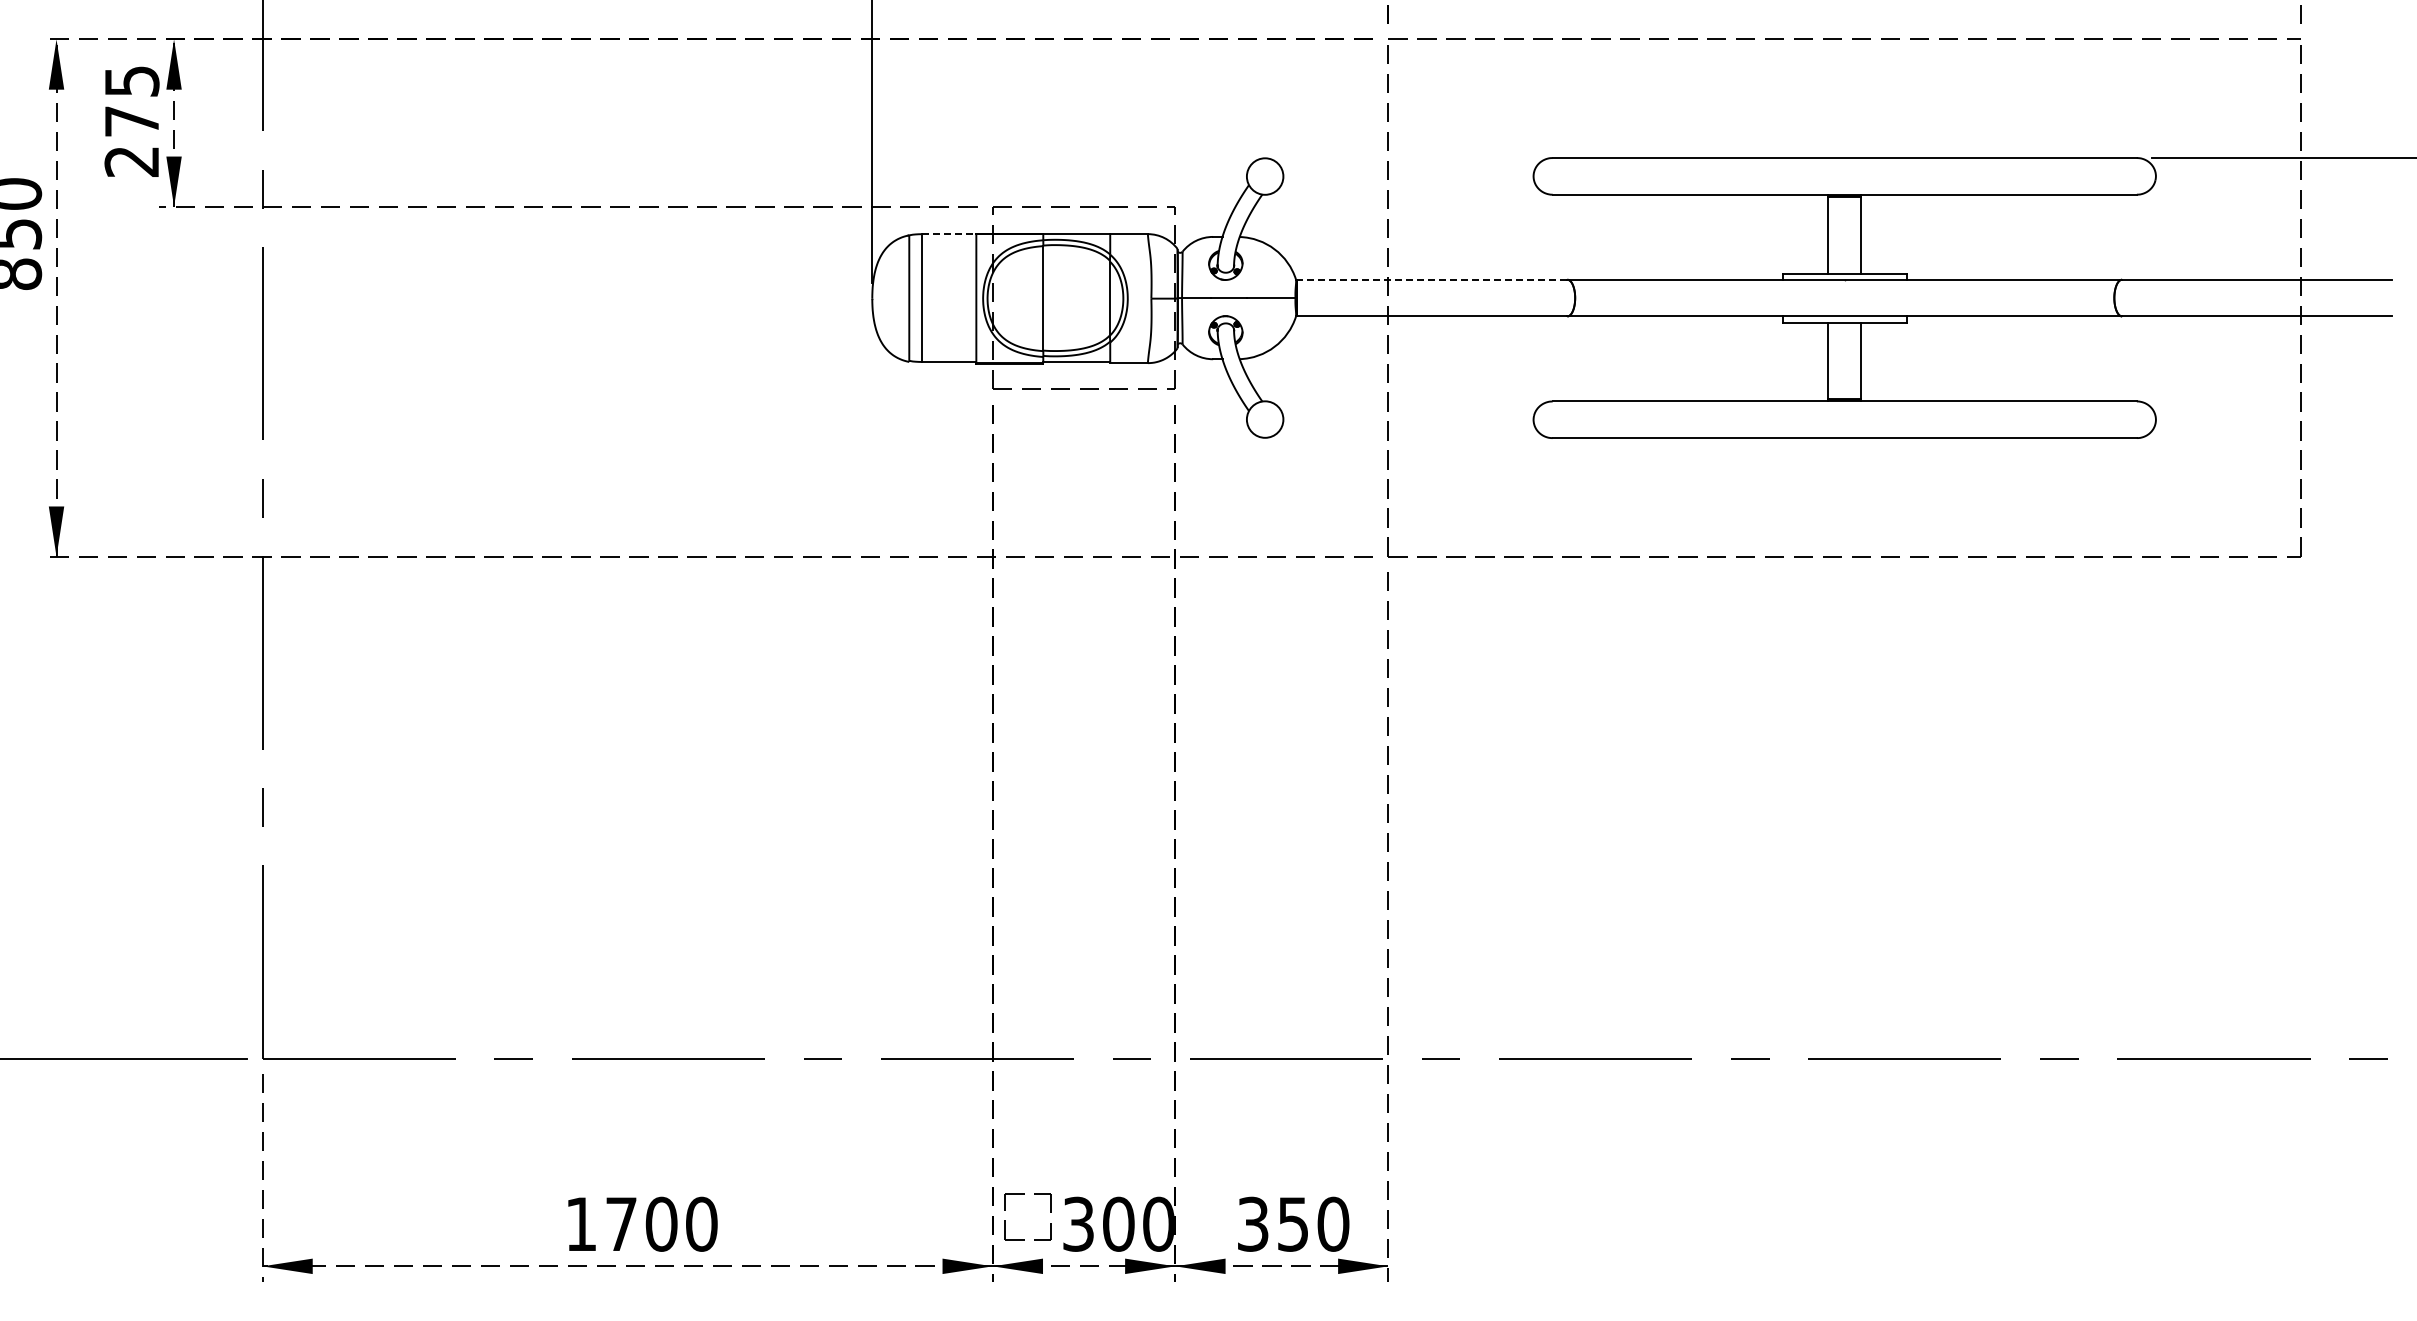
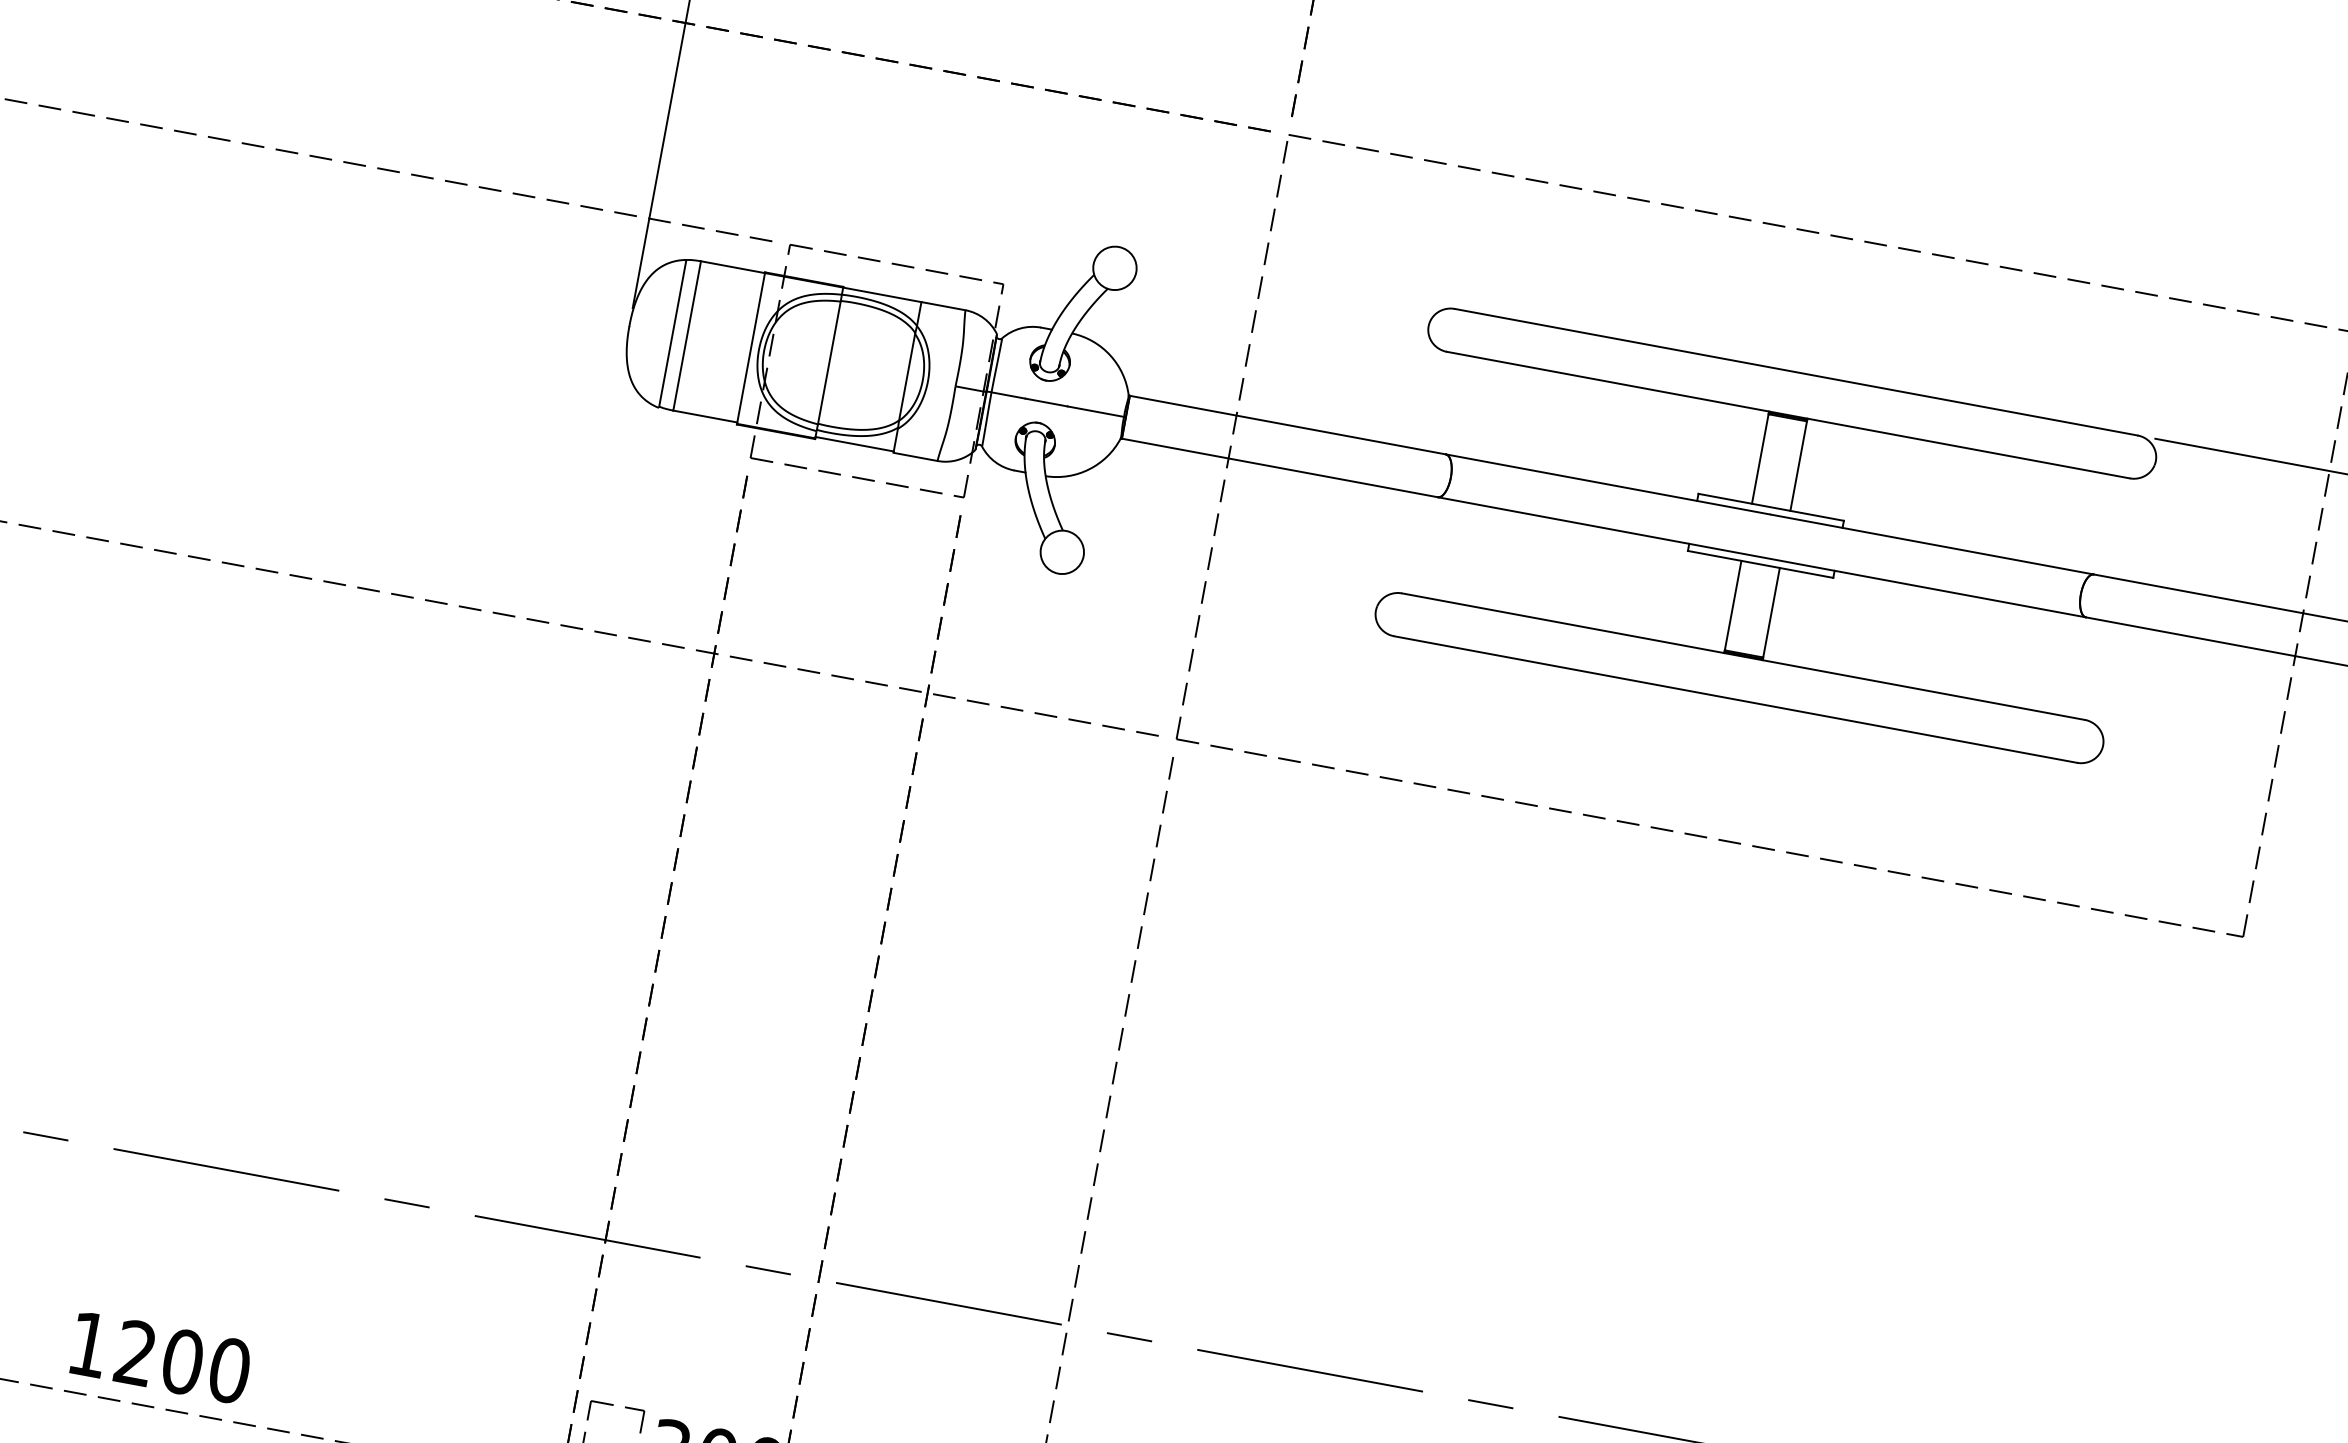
line: (949, 234) -> (733, 267), dashed -> solid
line: (1431, 279) -> (1287, 424), dashed -> solid
text: (621, 1223) -> (136, 1352), 1700 -> 1200

